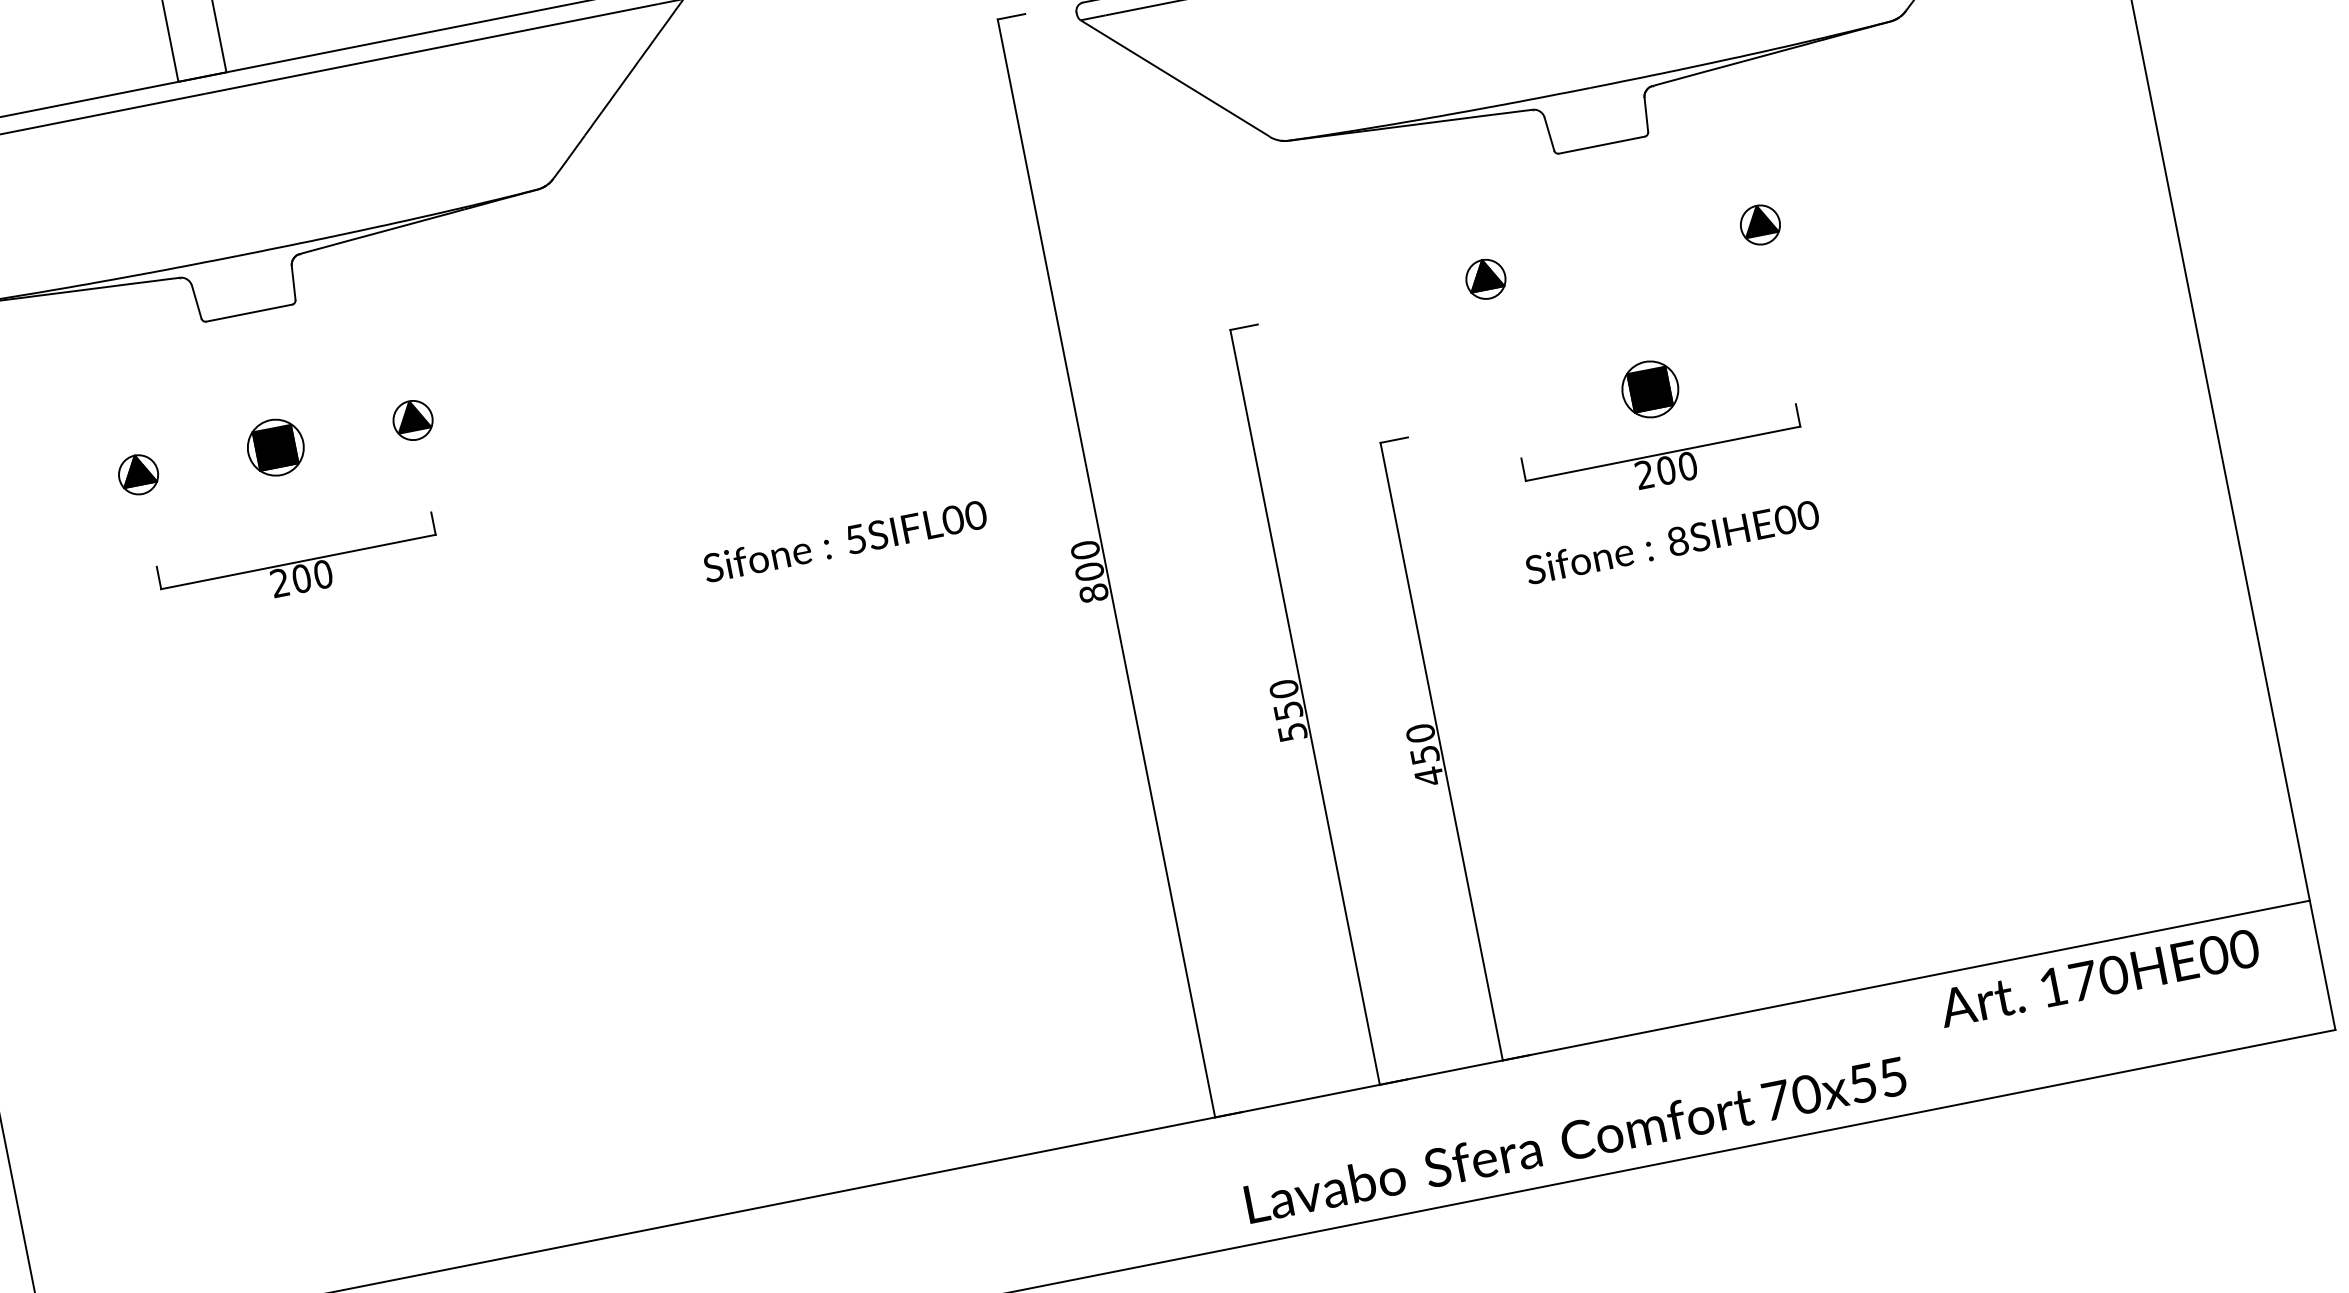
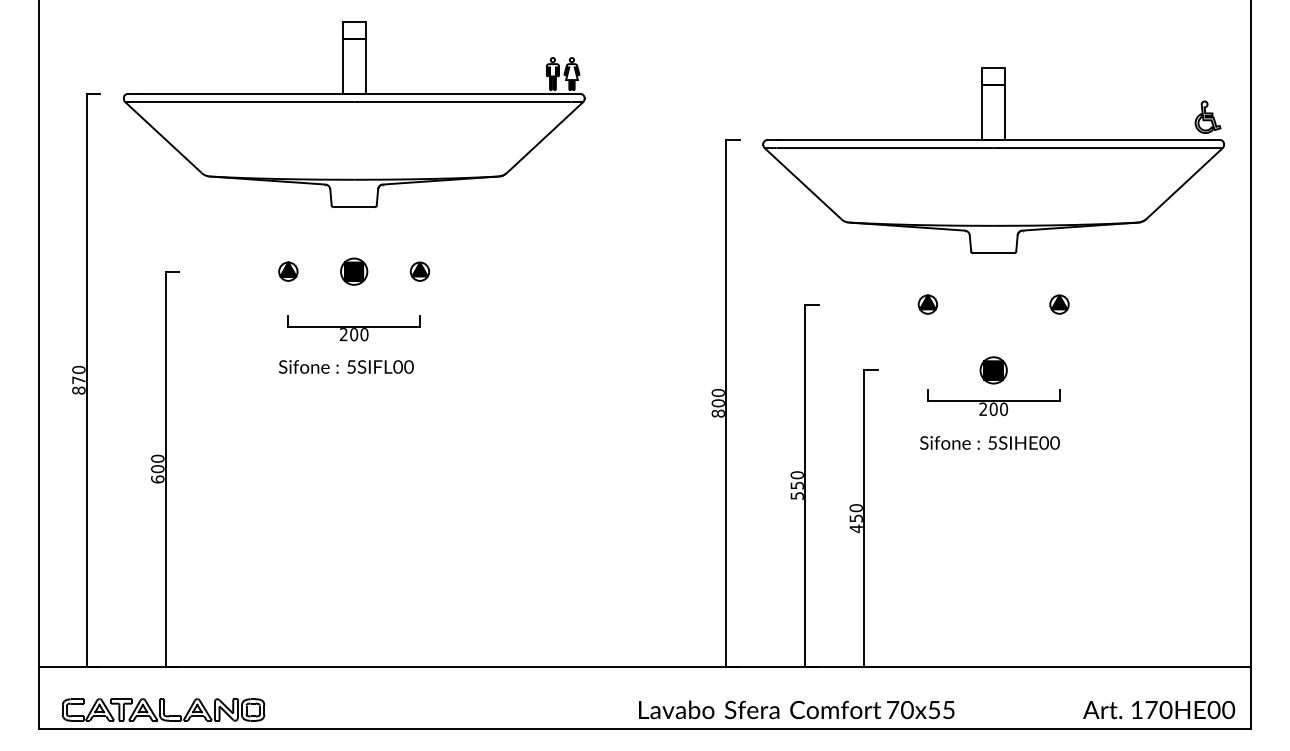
text: (845, 540) -> (346, 366), moved
text: (1677, 540) -> (992, 442), 8SIHE00 -> 5SIHE00
text: (2100, 978) -> (1159, 710), moved
text: (1575, 1139) -> (796, 709), moved

